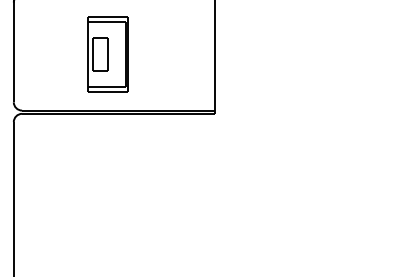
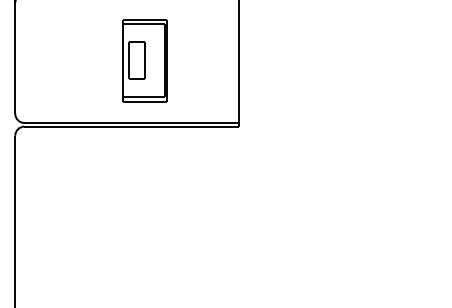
part: (107, 54) -> (144, 60), moved

